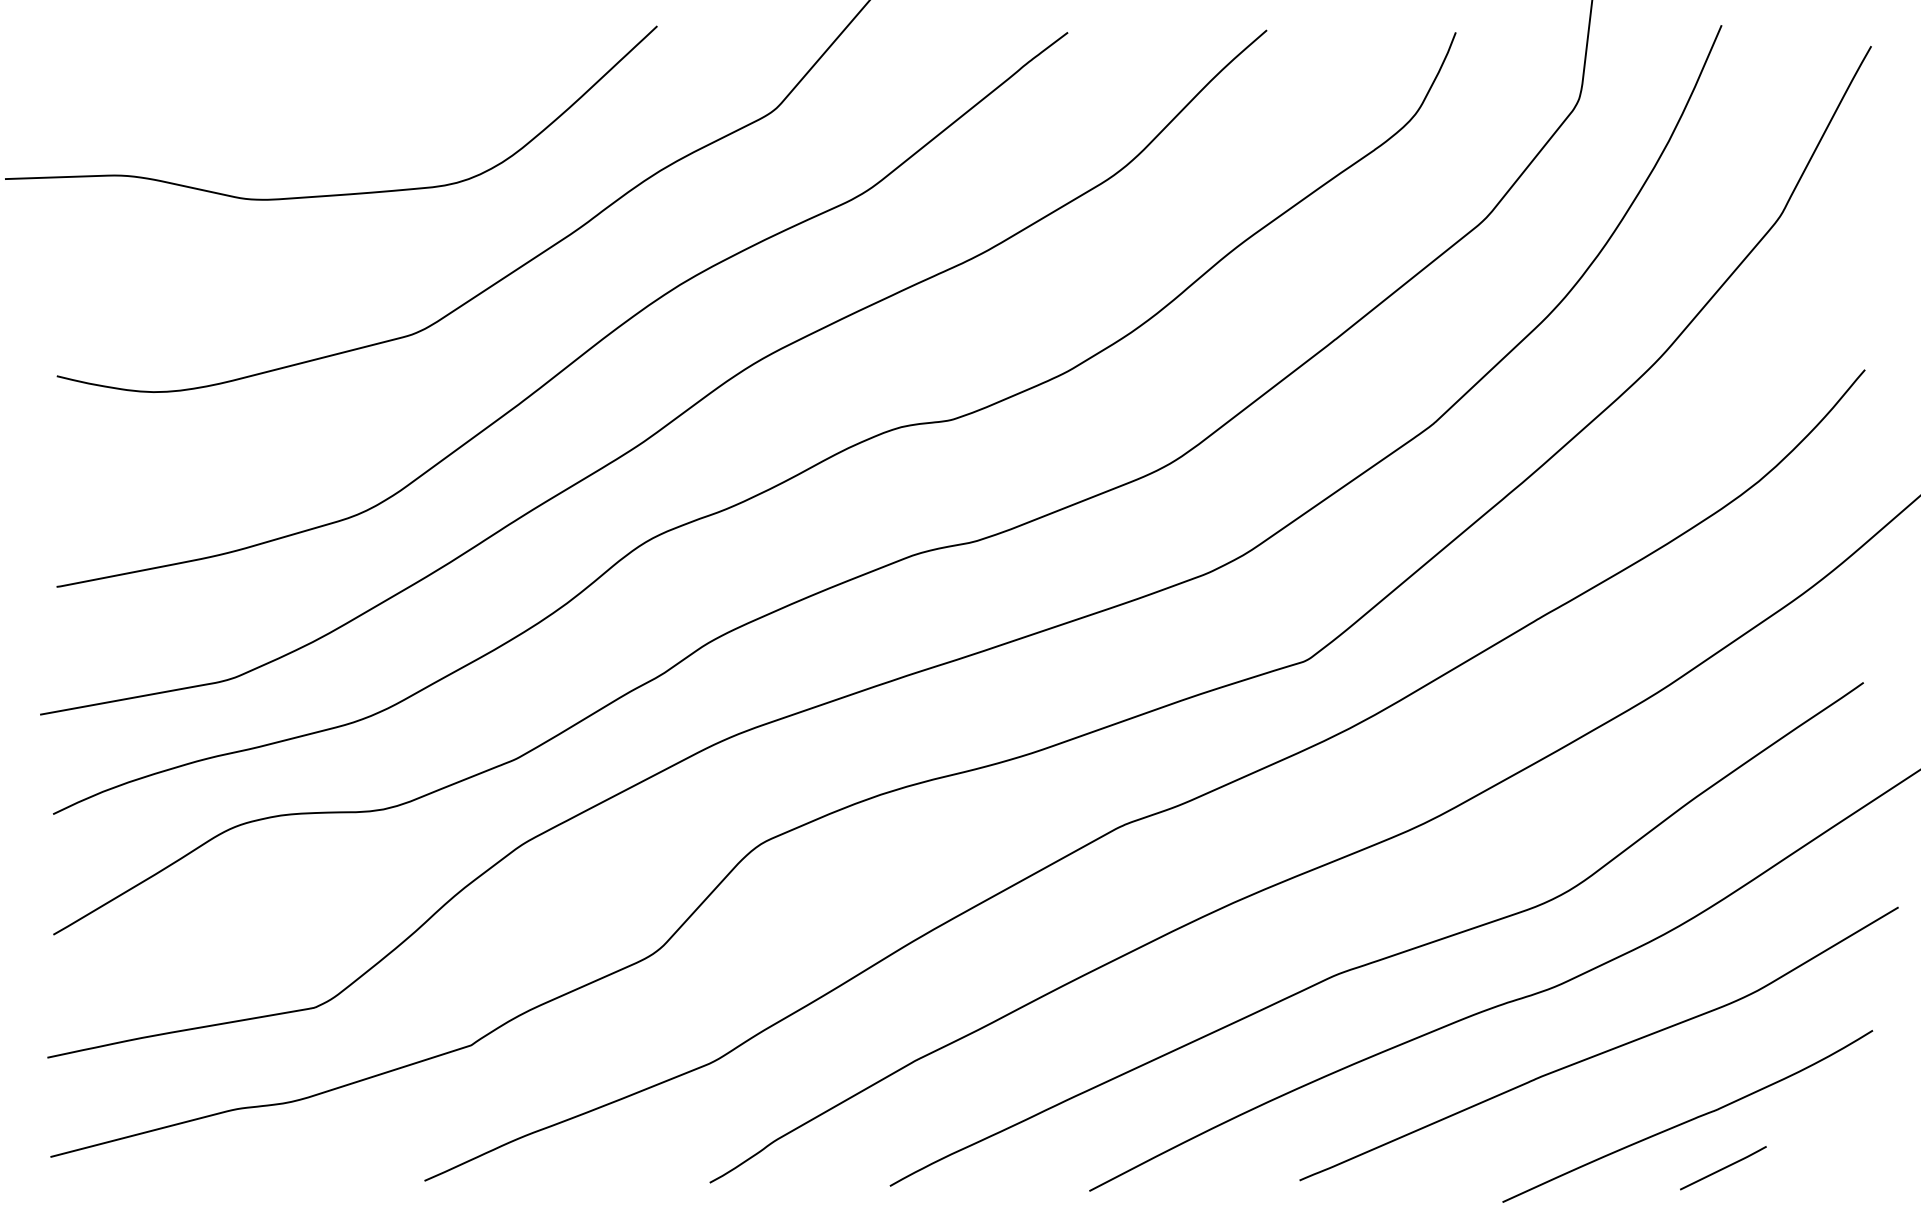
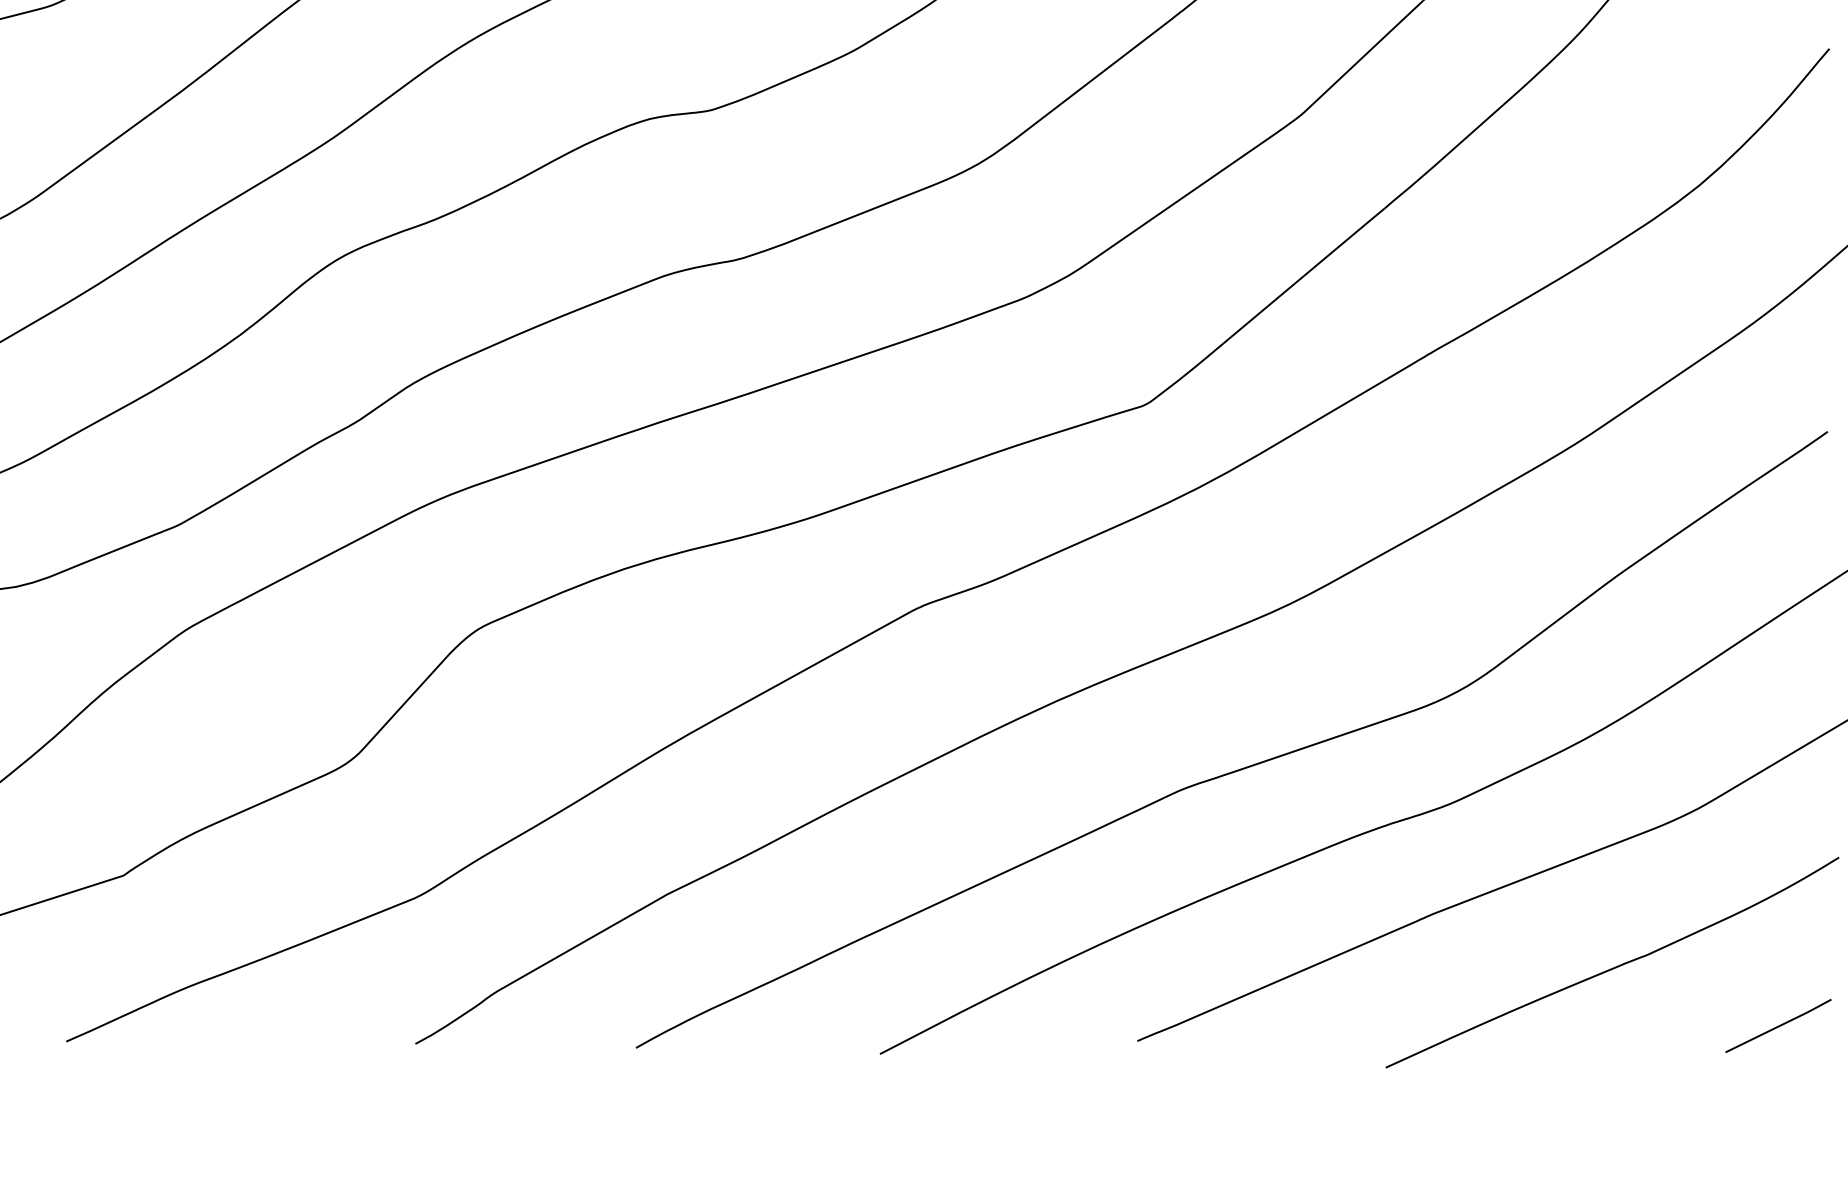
line: (1723, 1168) -> (1778, 1026), moved

